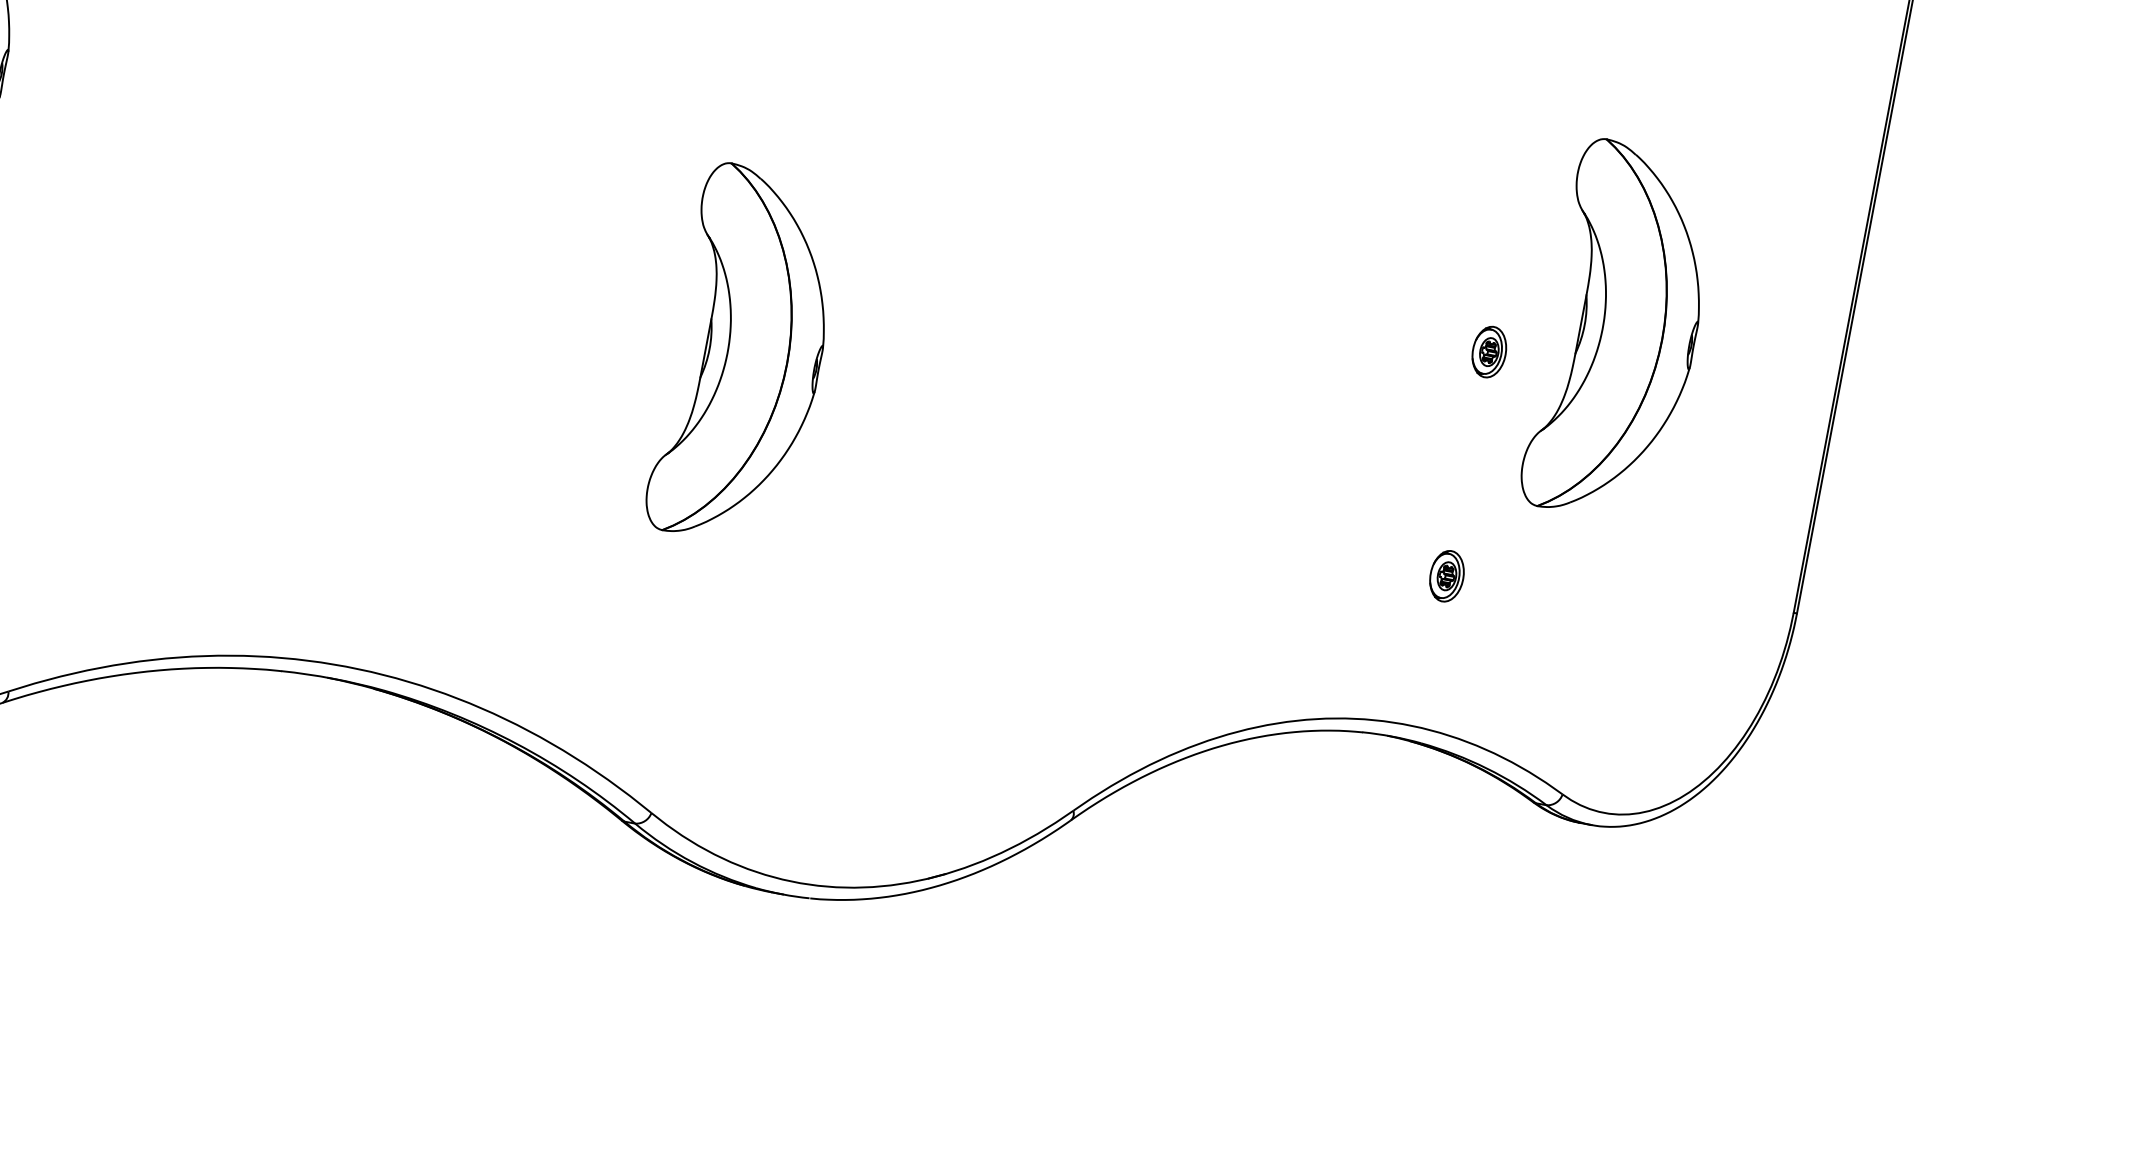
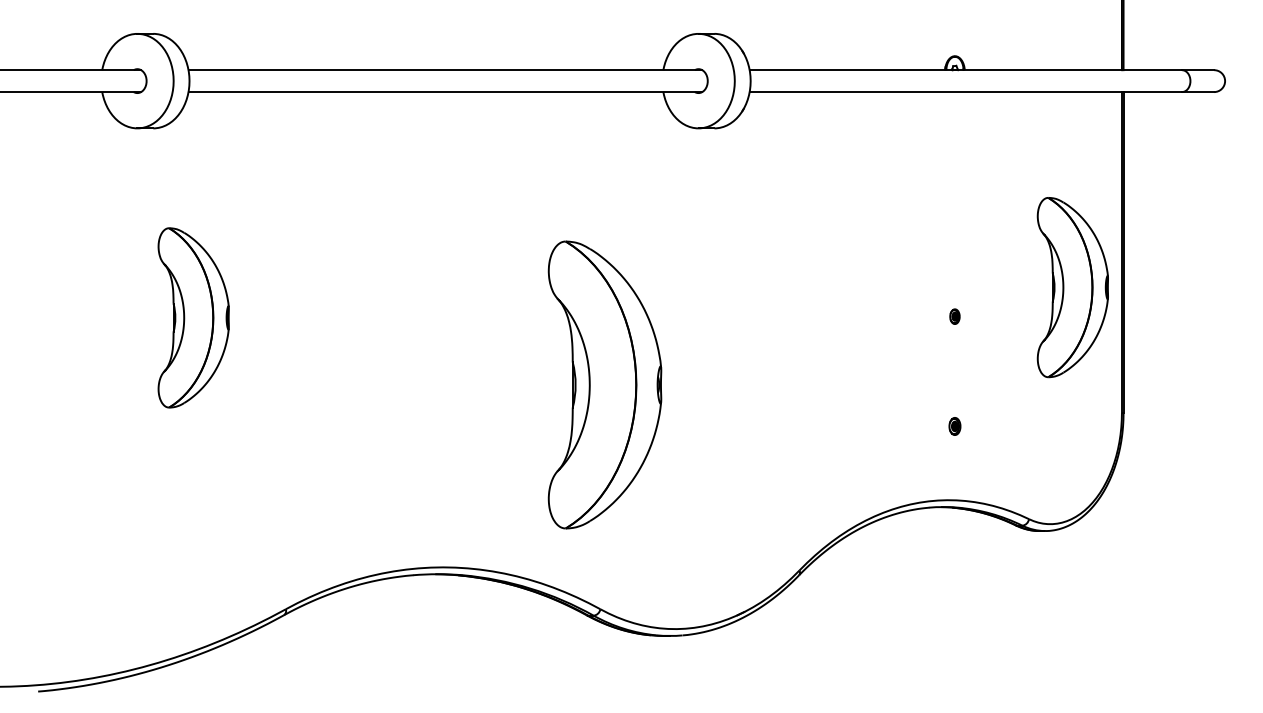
part: (1621, 331) -> (1072, 287), moved
part: (1488, 351) -> (954, 316), size x0.6
part: (746, 355) -> (604, 384), size x1.6
part: (1446, 576) -> (954, 426), size x0.7

